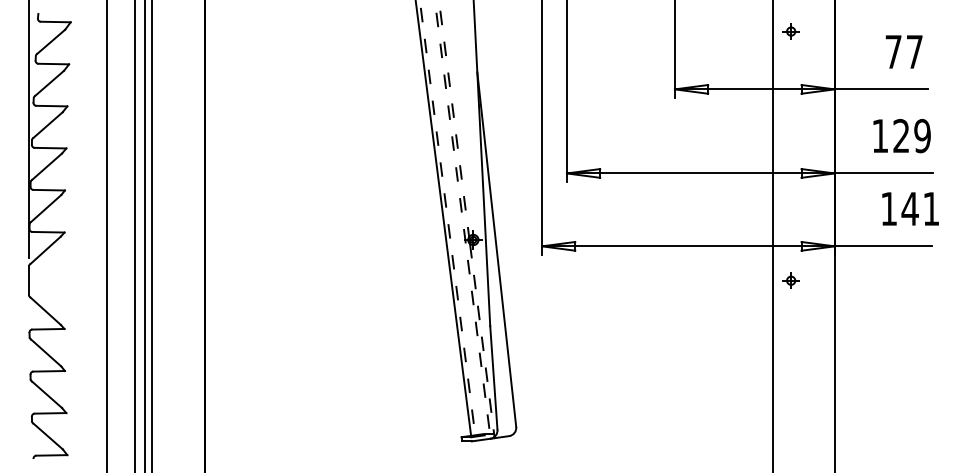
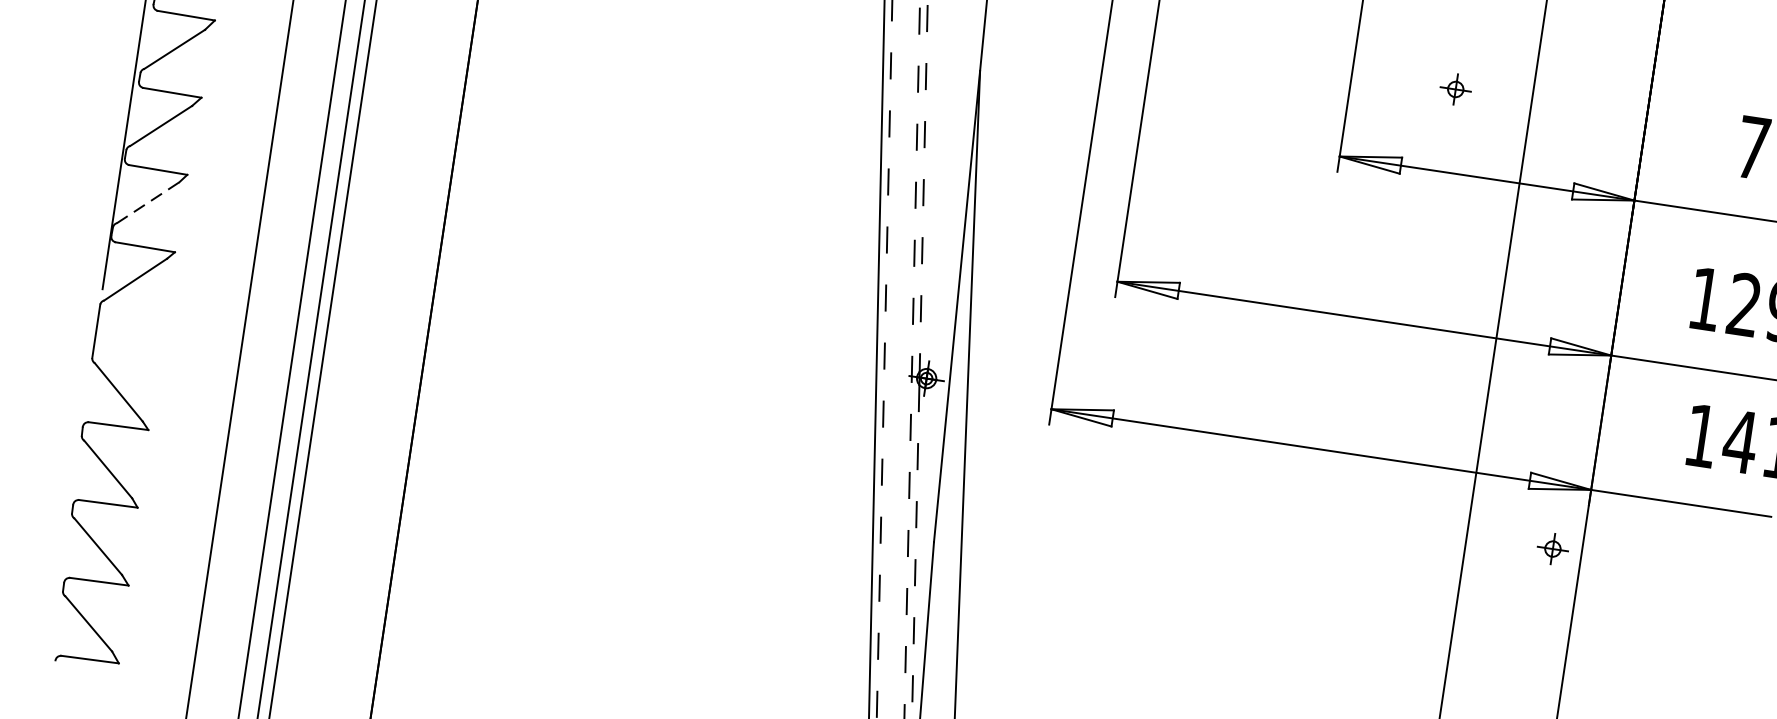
part: (790, 31) -> (1454, 89), moved
line: (46, 208) -> (148, 202), solid -> dashed
part: (790, 280) -> (1551, 548), moved

